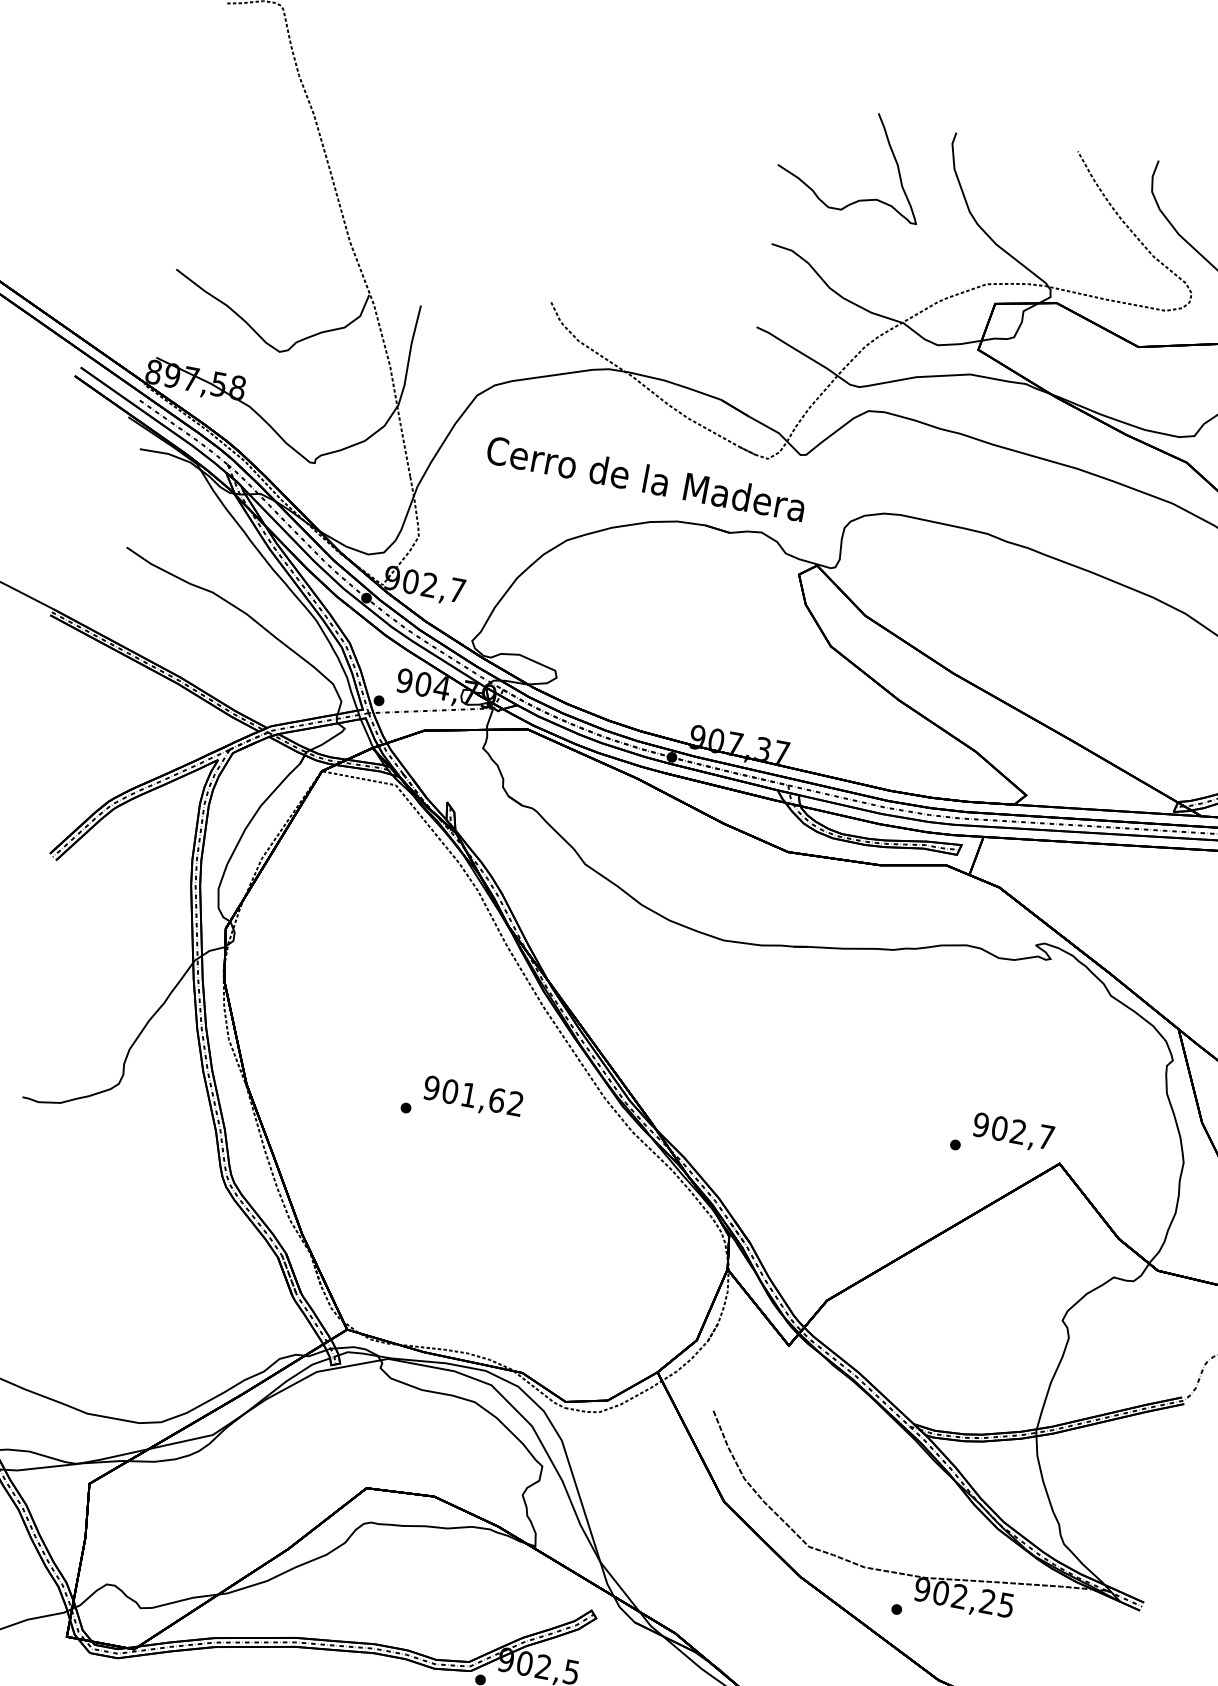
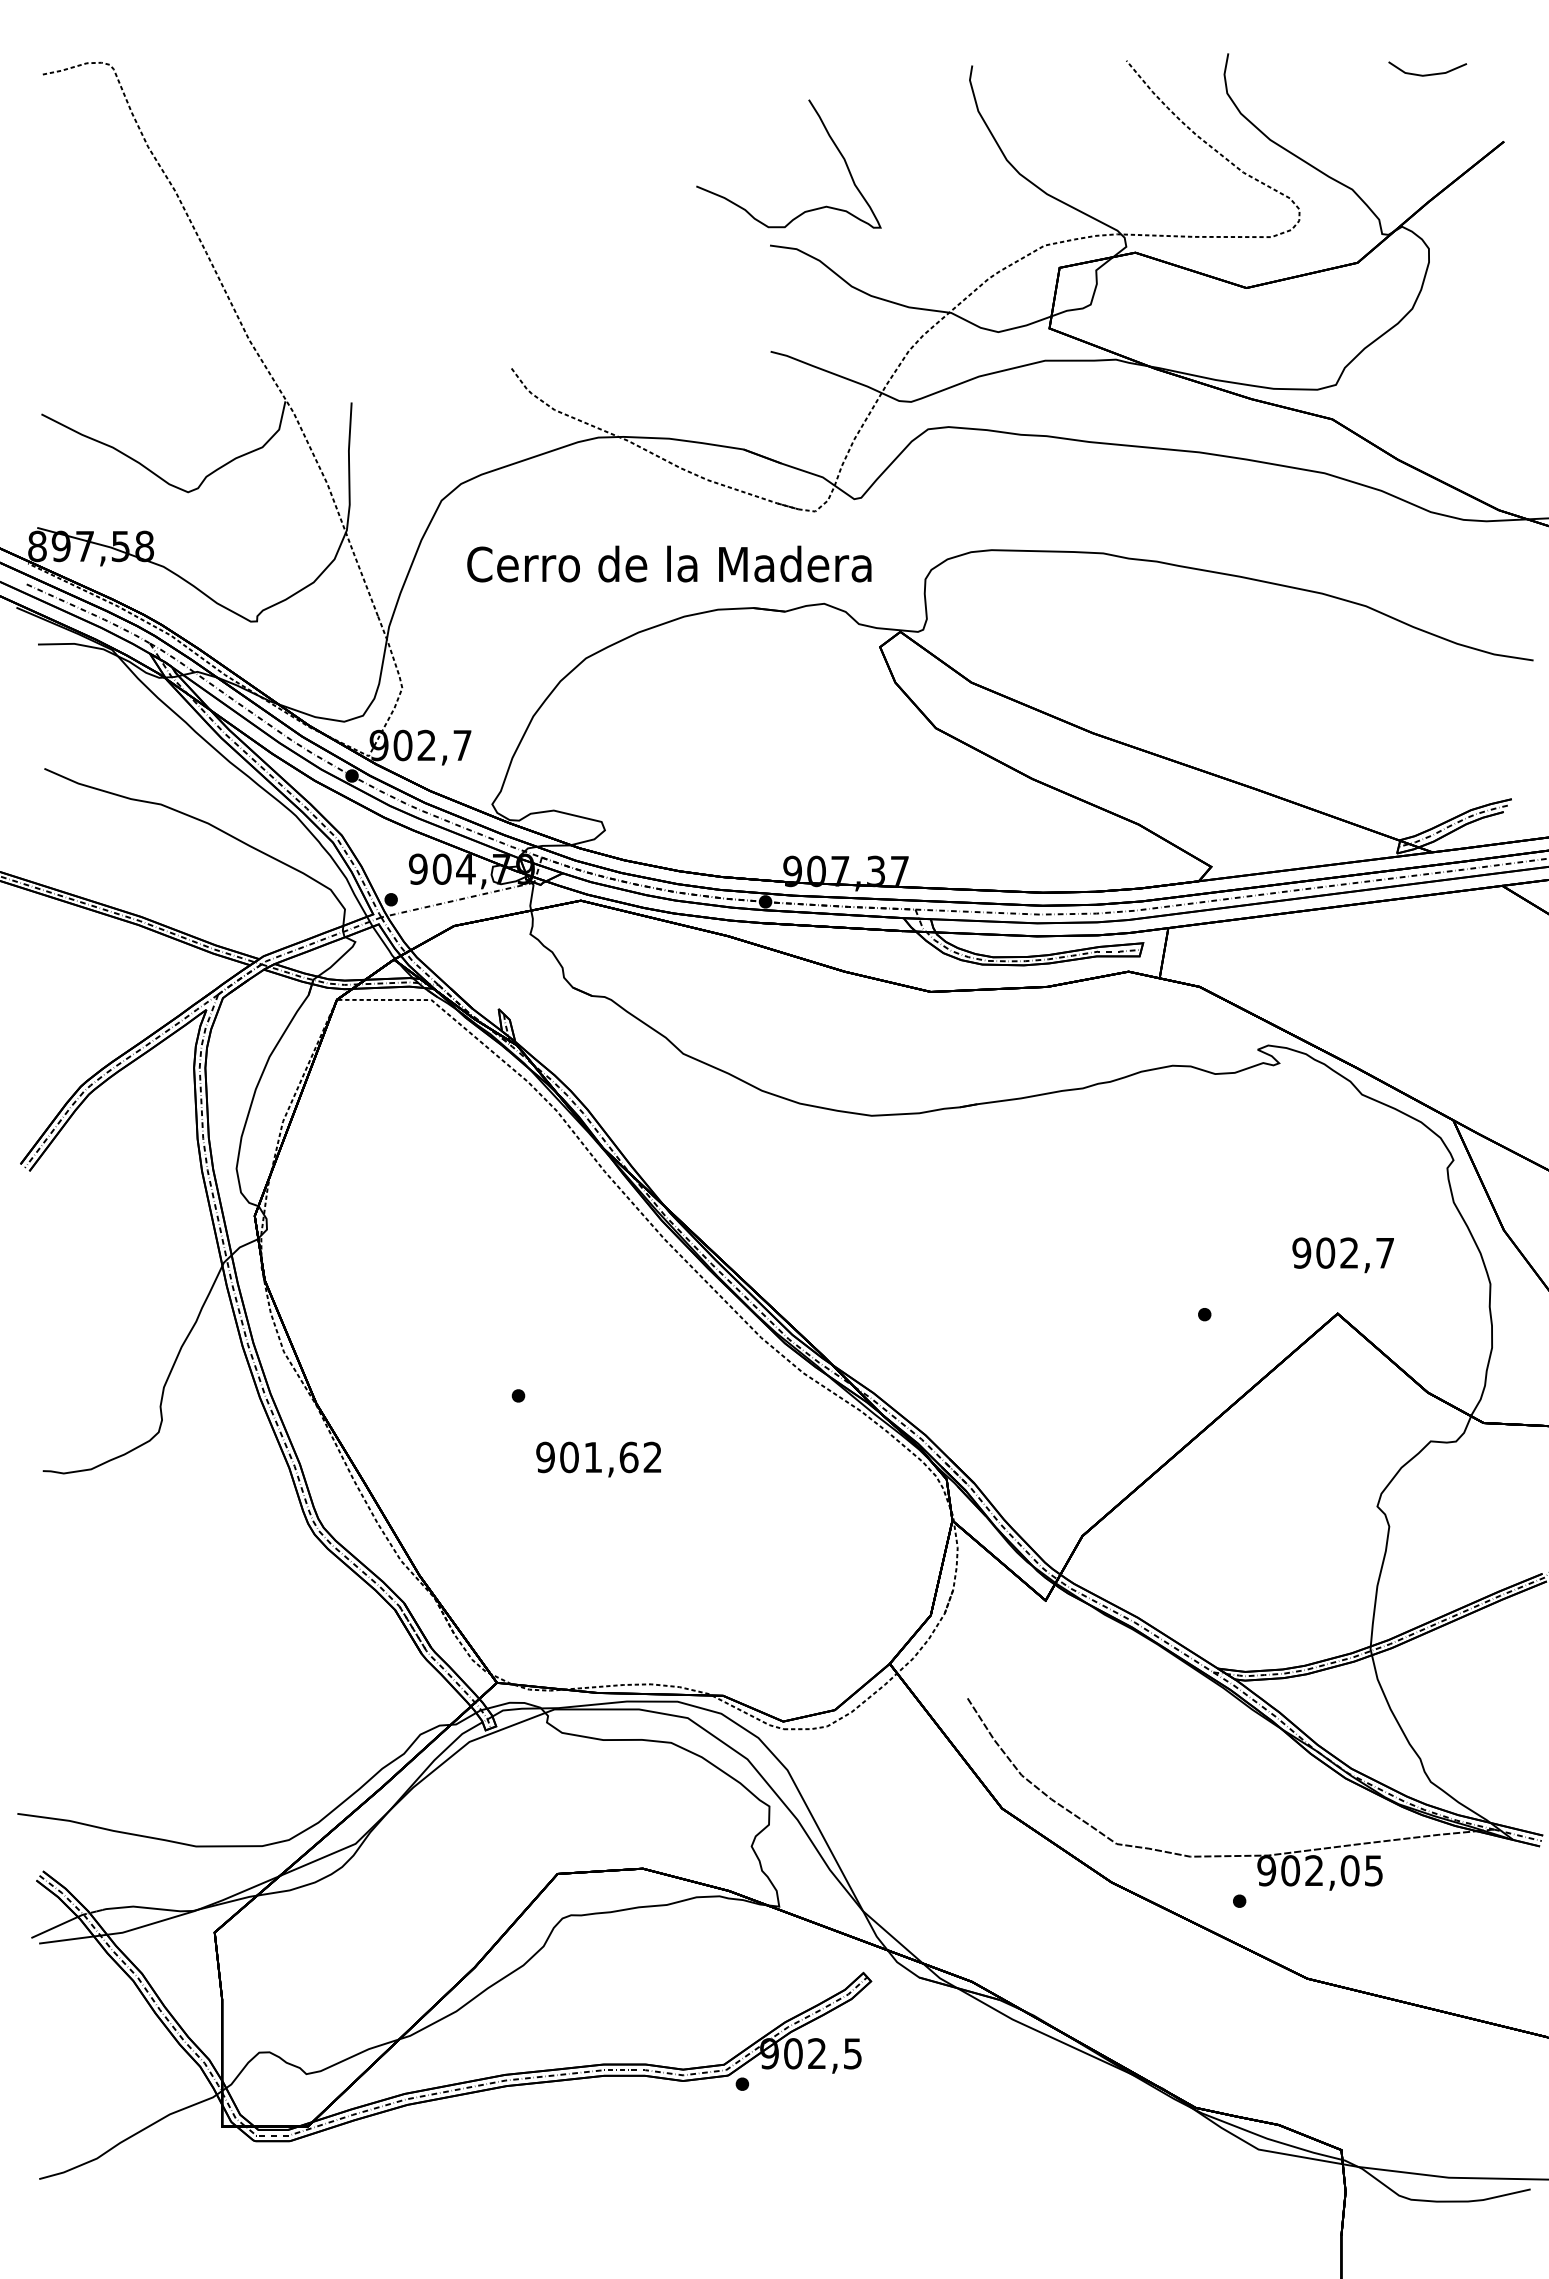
curve: (888, 145) -> (828, 136), moved
text: (472, 1097) -> (598, 1459), moved
text: (1012, 1132) -> (1342, 1255), moved
text: (987, 1601) -> (1349, 1870), 902,25 -> 902,05

